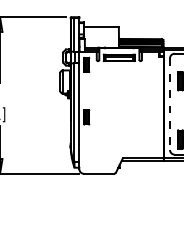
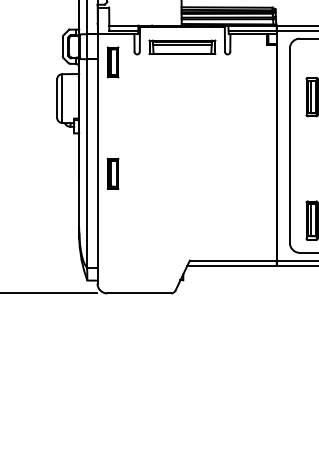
line: (170, 104) -> (290, 146), dashed -> solid

